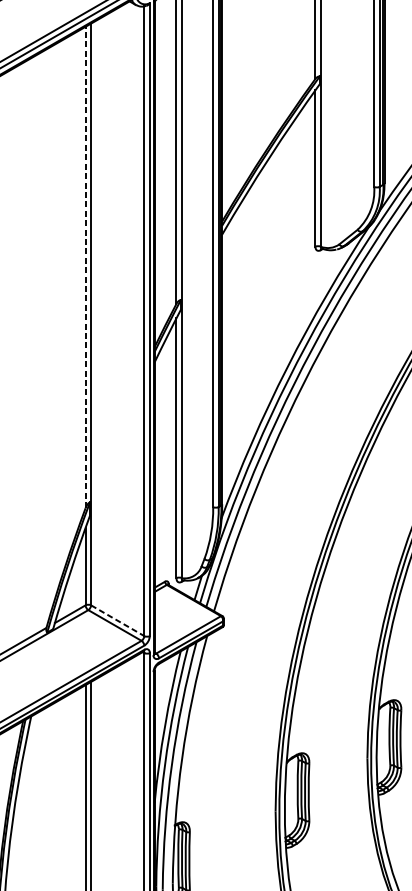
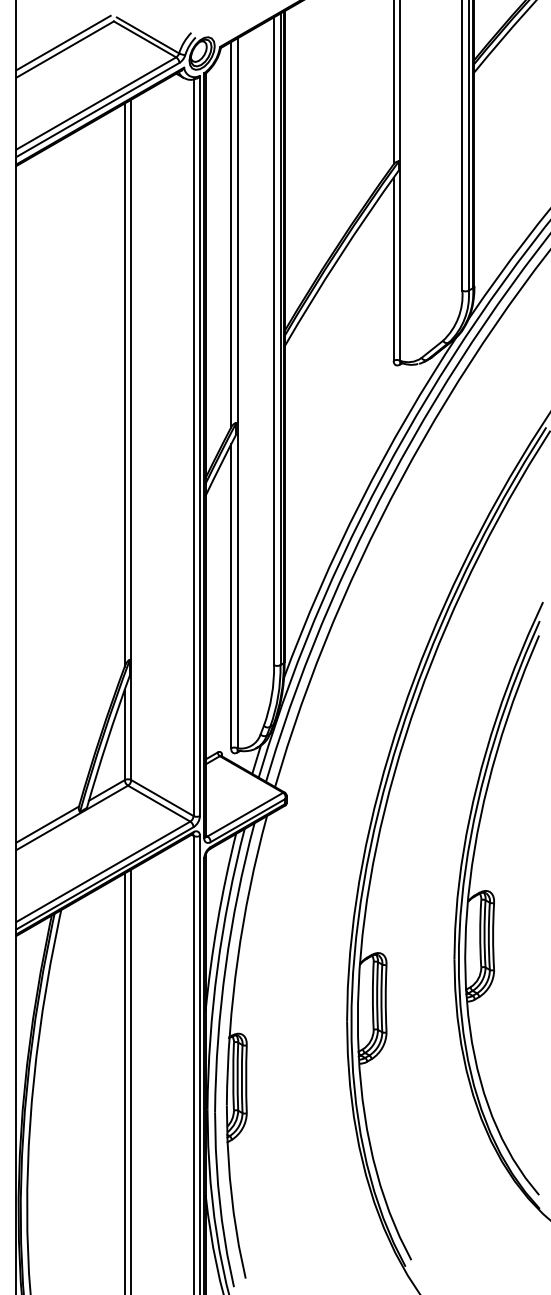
line: (85, 267) -> (124, 385), dashed -> solid
line: (117, 621) -> (162, 798), dashed -> solid

